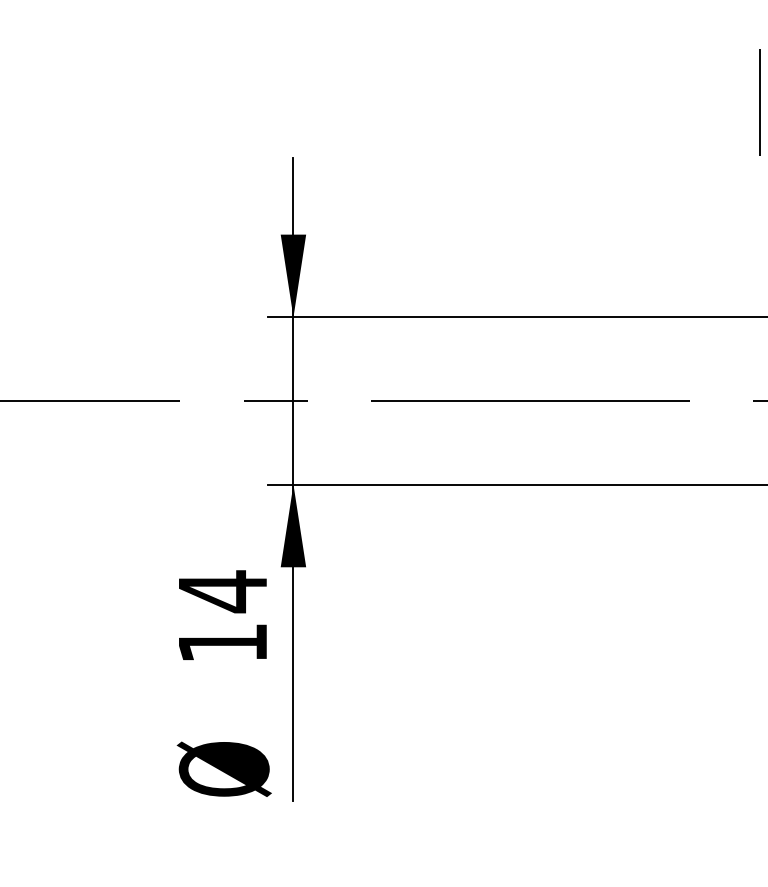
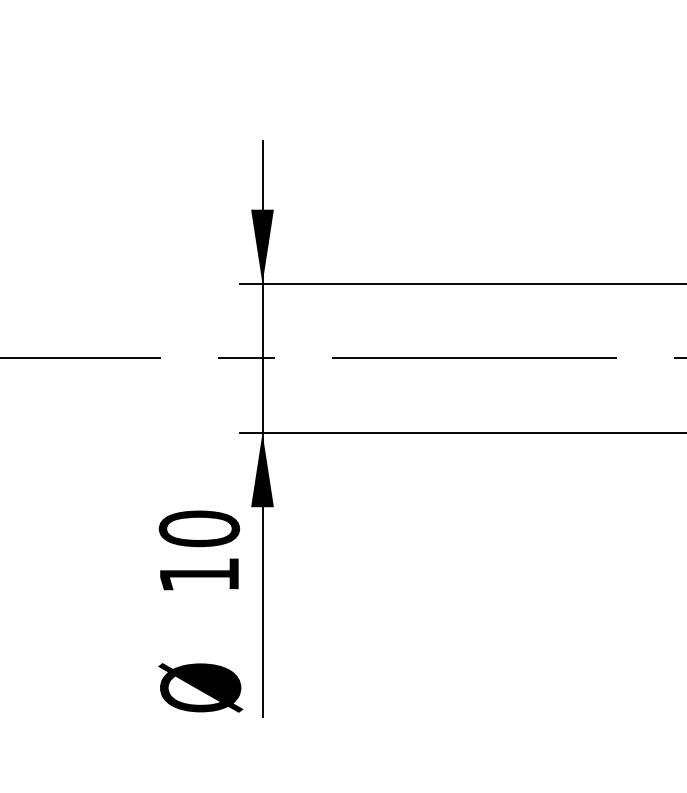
line: (759, 102) -> (679, 91), removed
text: (222, 591) -> (199, 528), 14 -> 10

